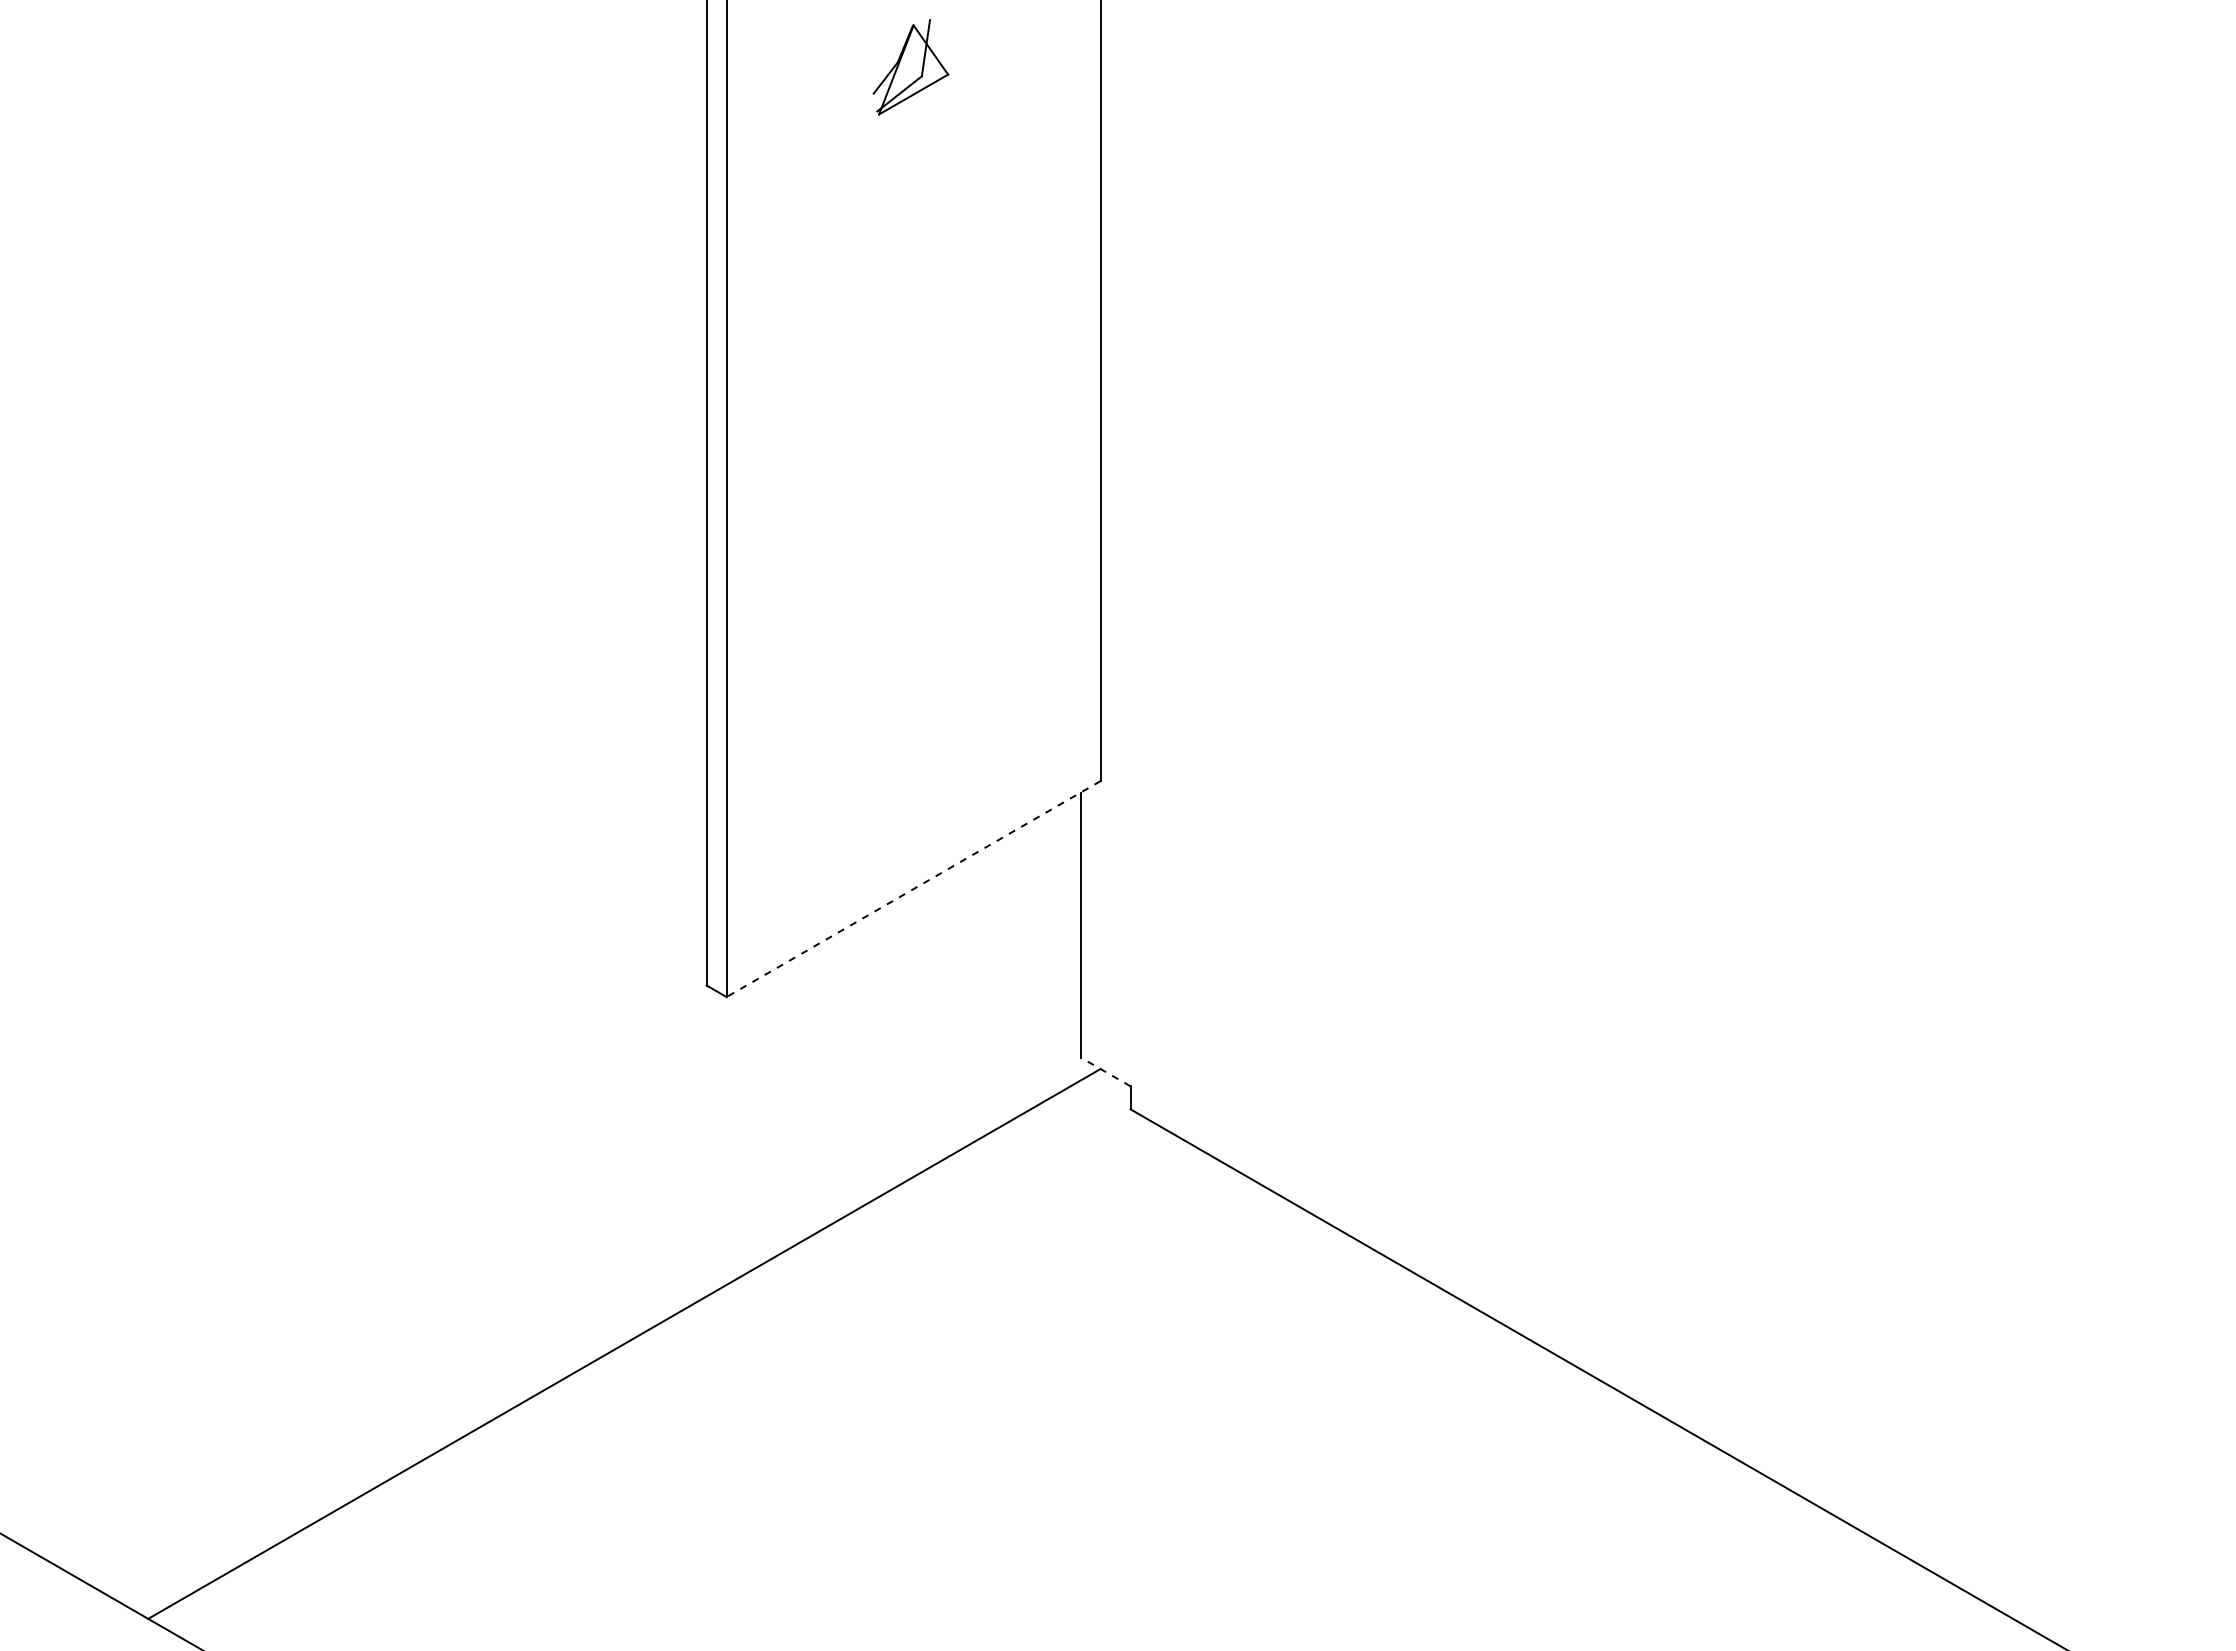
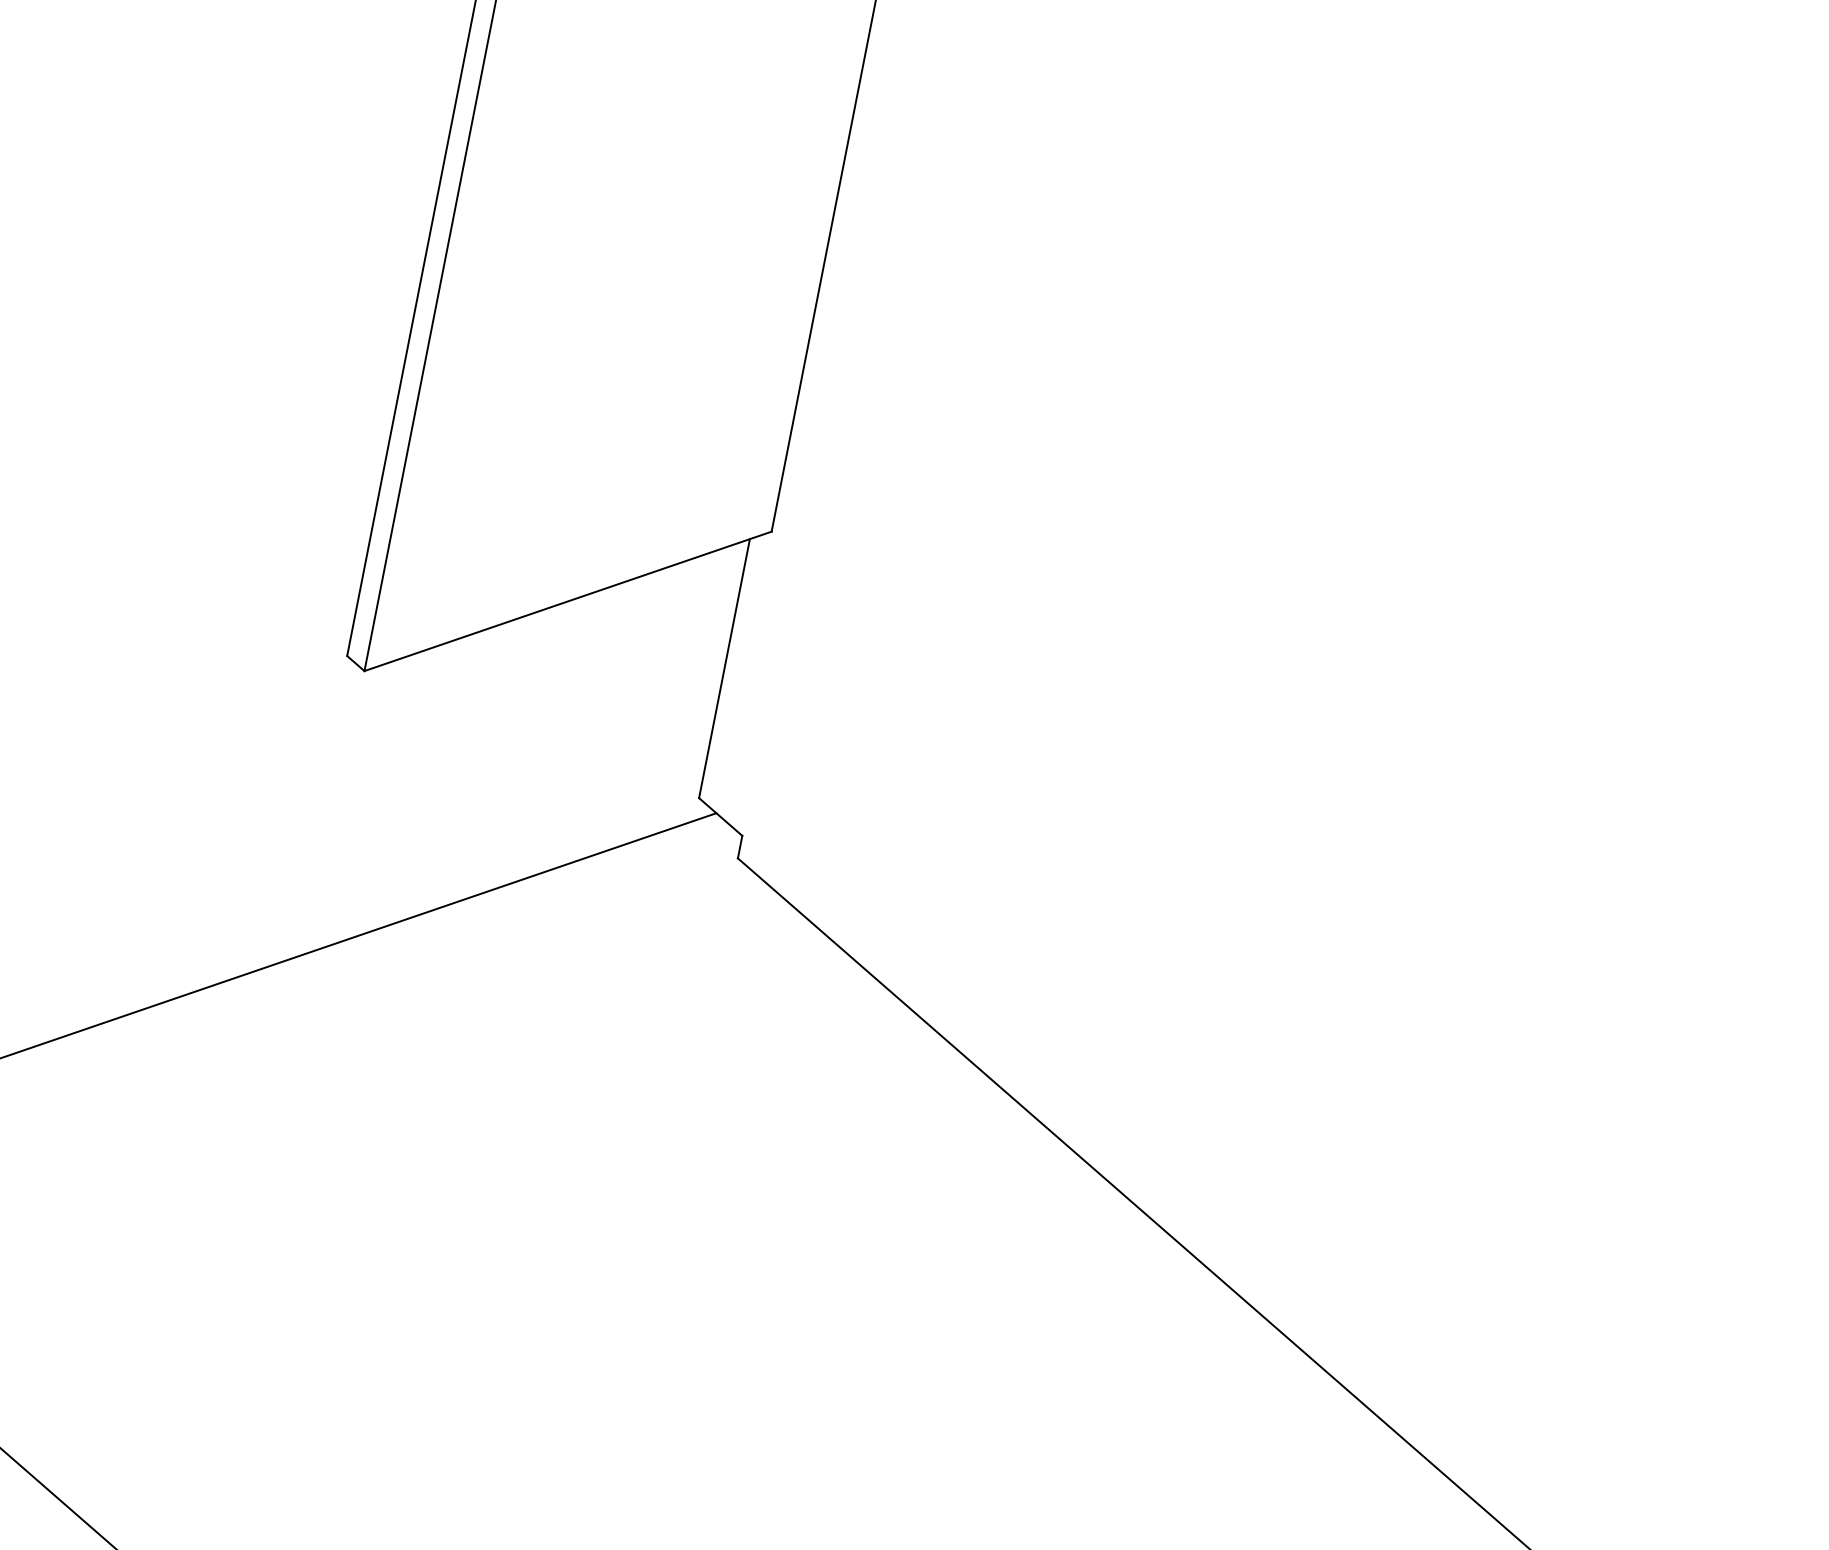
line: (913, 889) -> (567, 601), dashed -> solid
line: (1105, 1071) -> (720, 816), dashed -> solid

